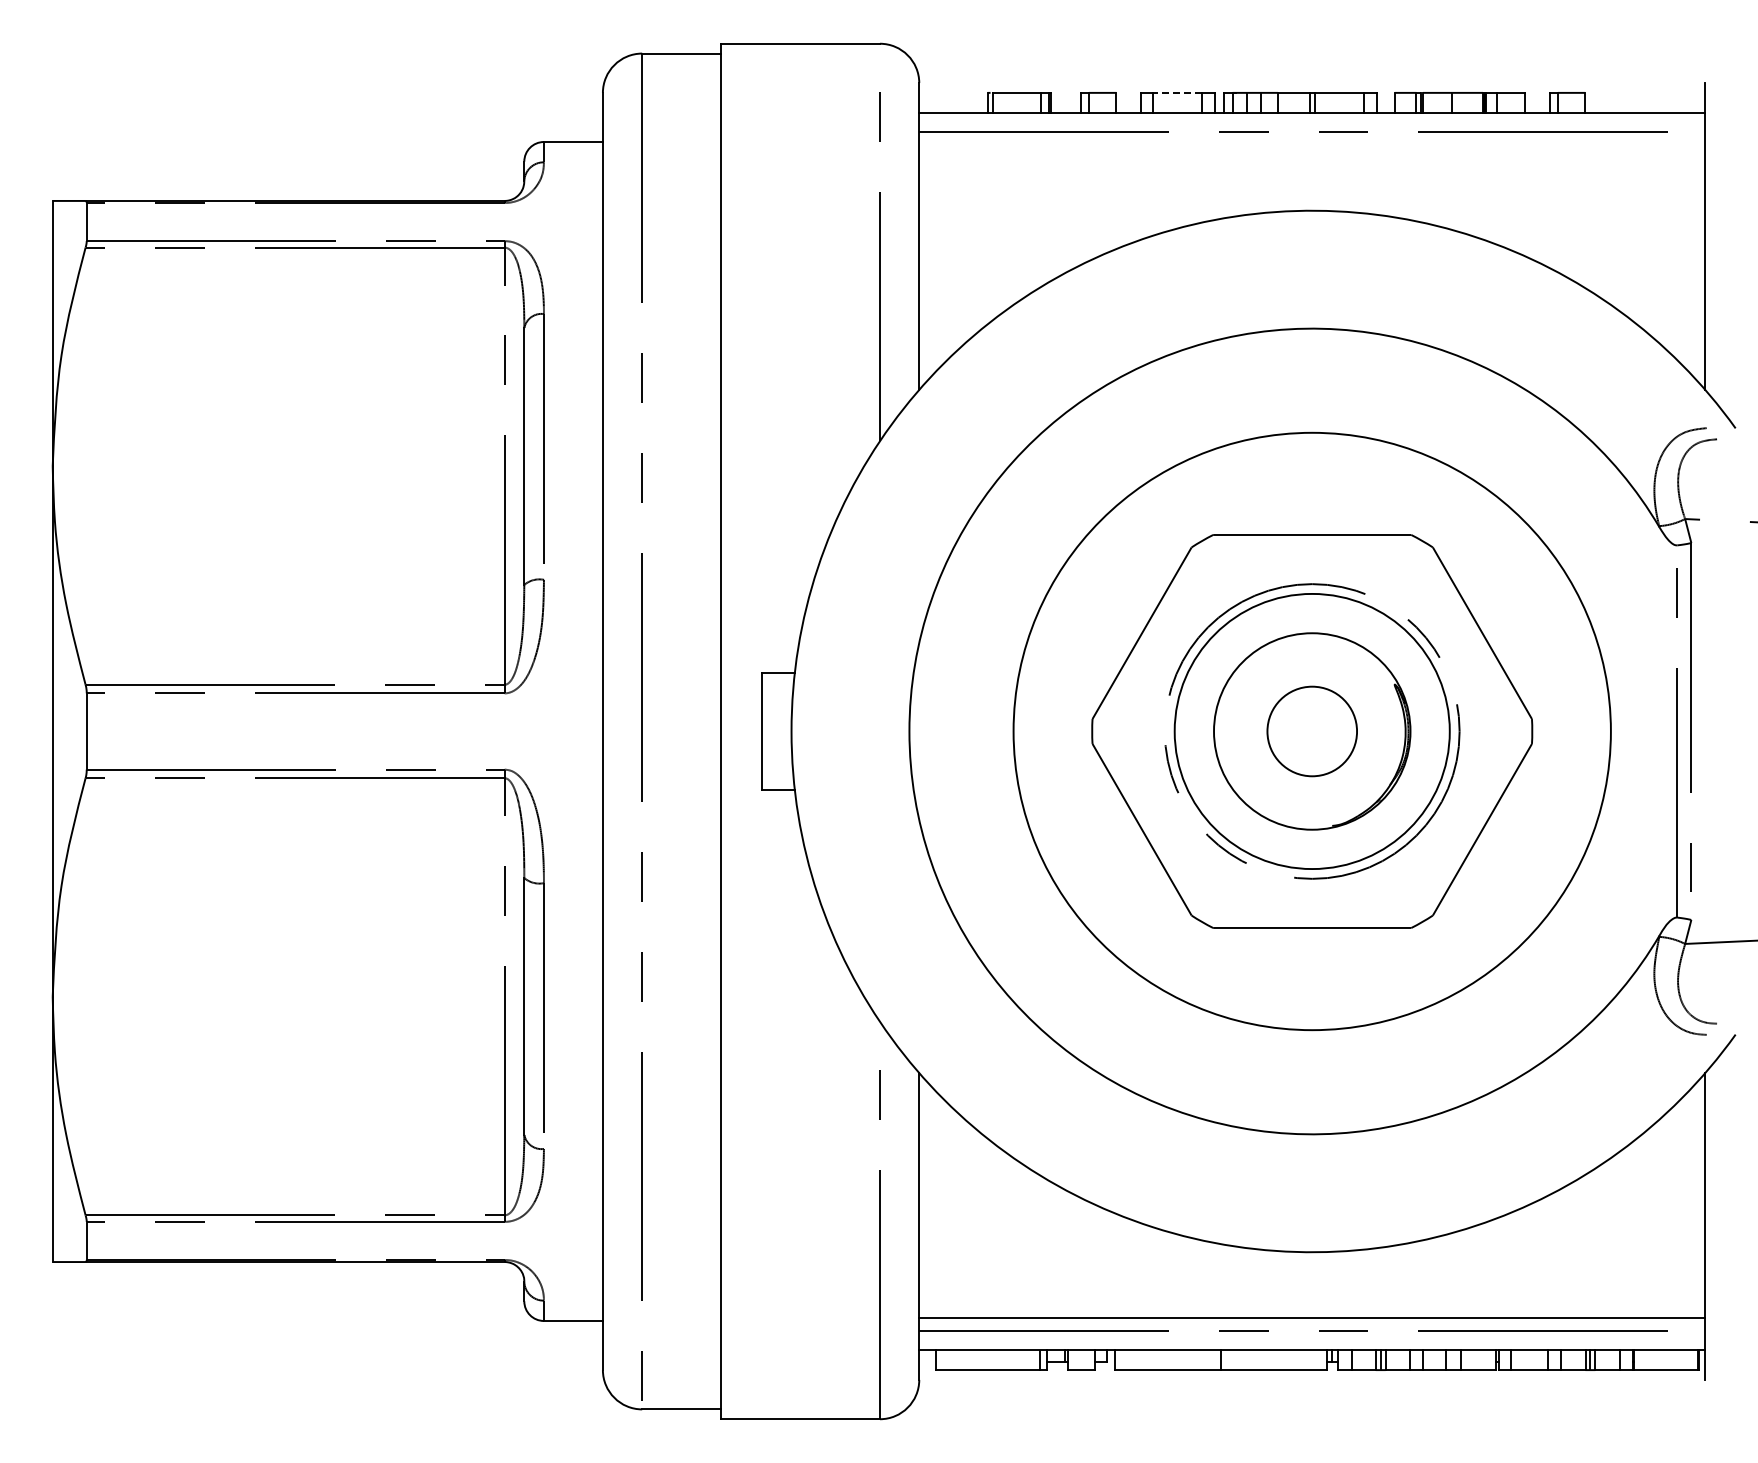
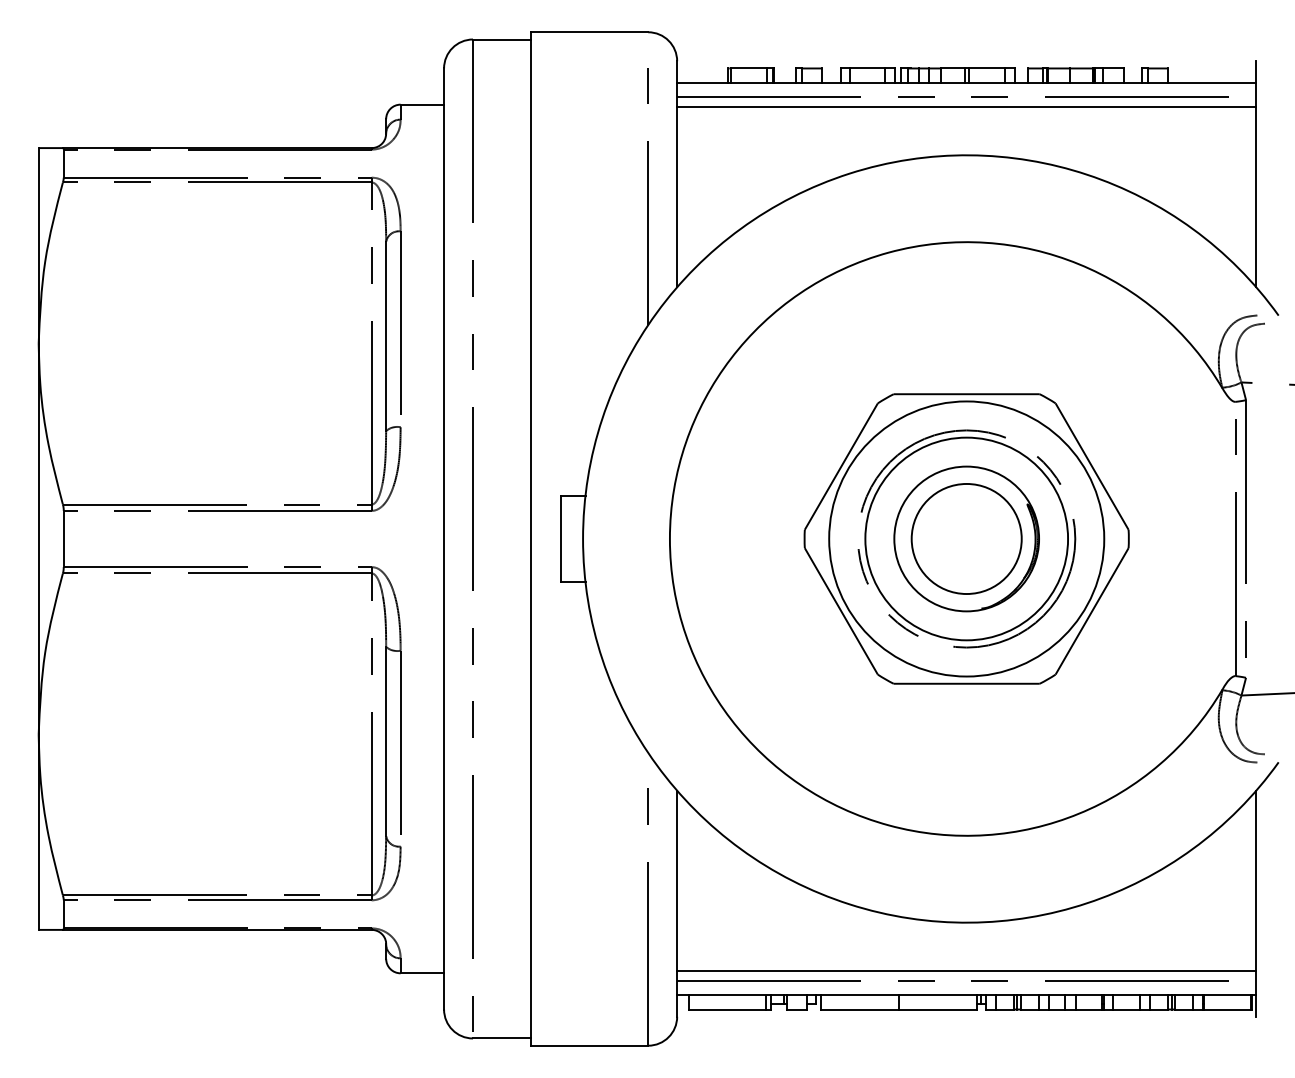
line: (1177, 92) -> (867, 68), dashed -> solid
line: (1312, 144) -> (966, 106), added
circle: (1311, 731) -> (966, 539), size x0.62
circle: (1311, 731) -> (966, 539), size x1.67

